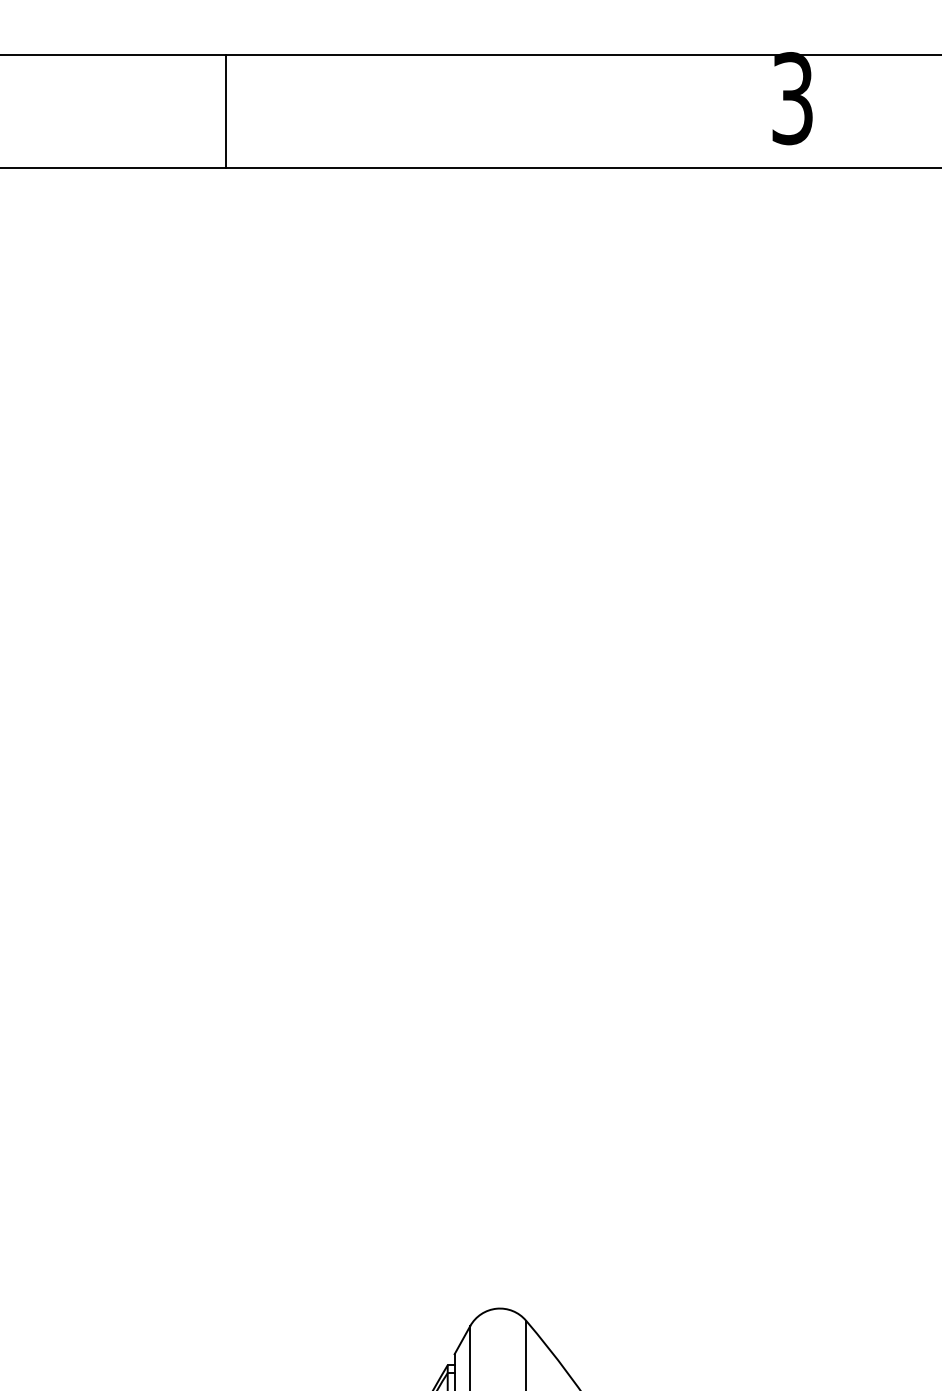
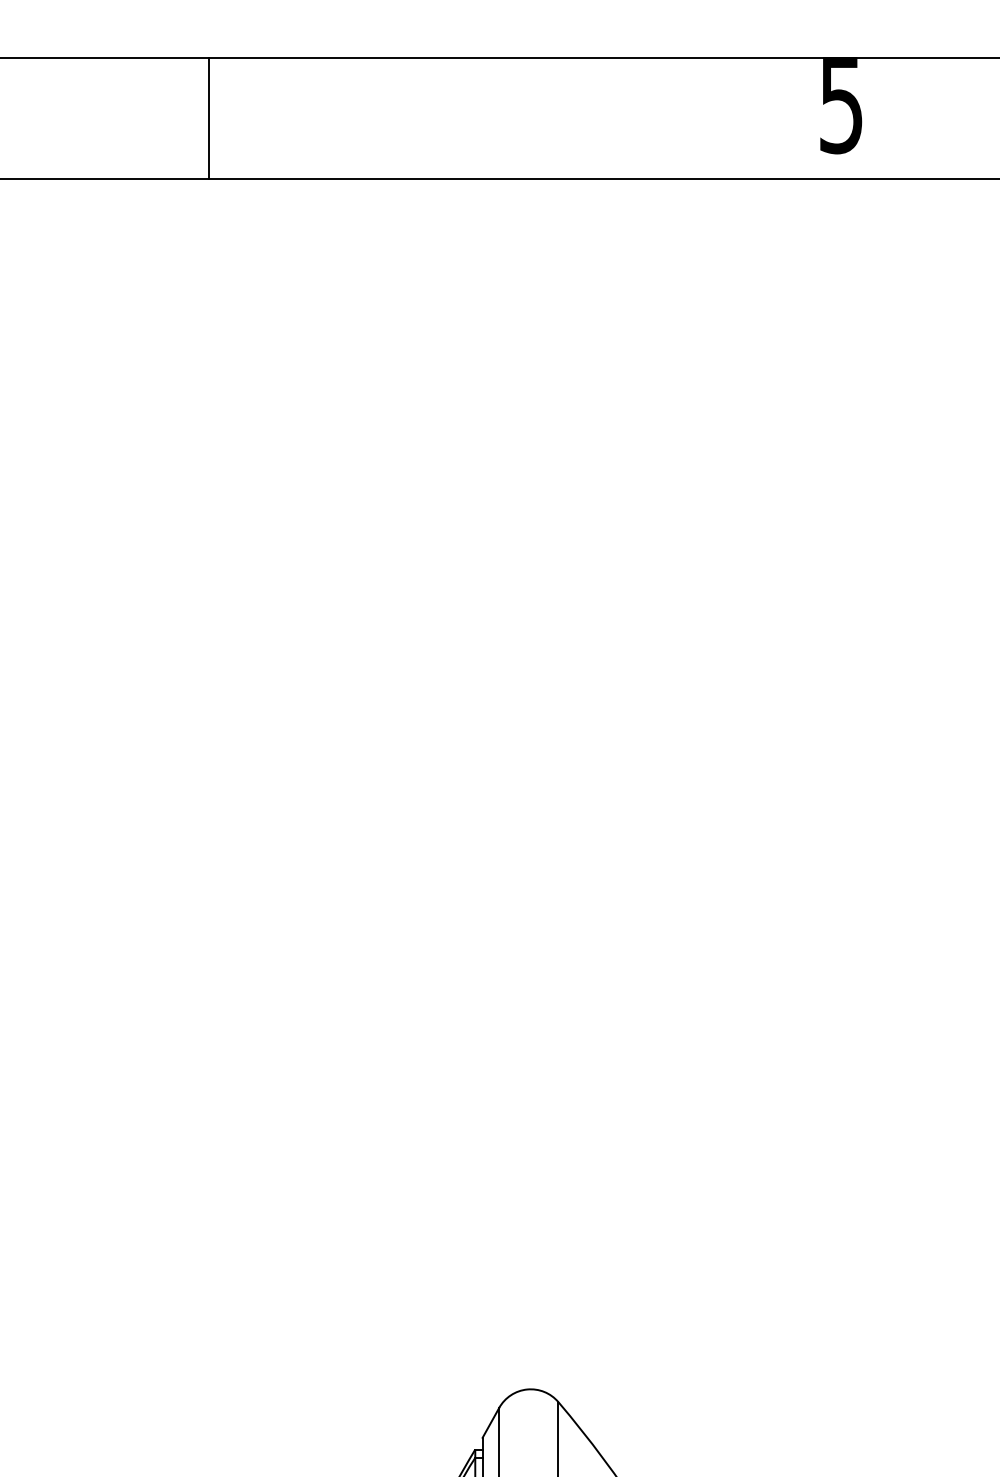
text: (792, 98) -> (841, 104), 3 -> 5
line: (226, 111) -> (208, 118), moved

